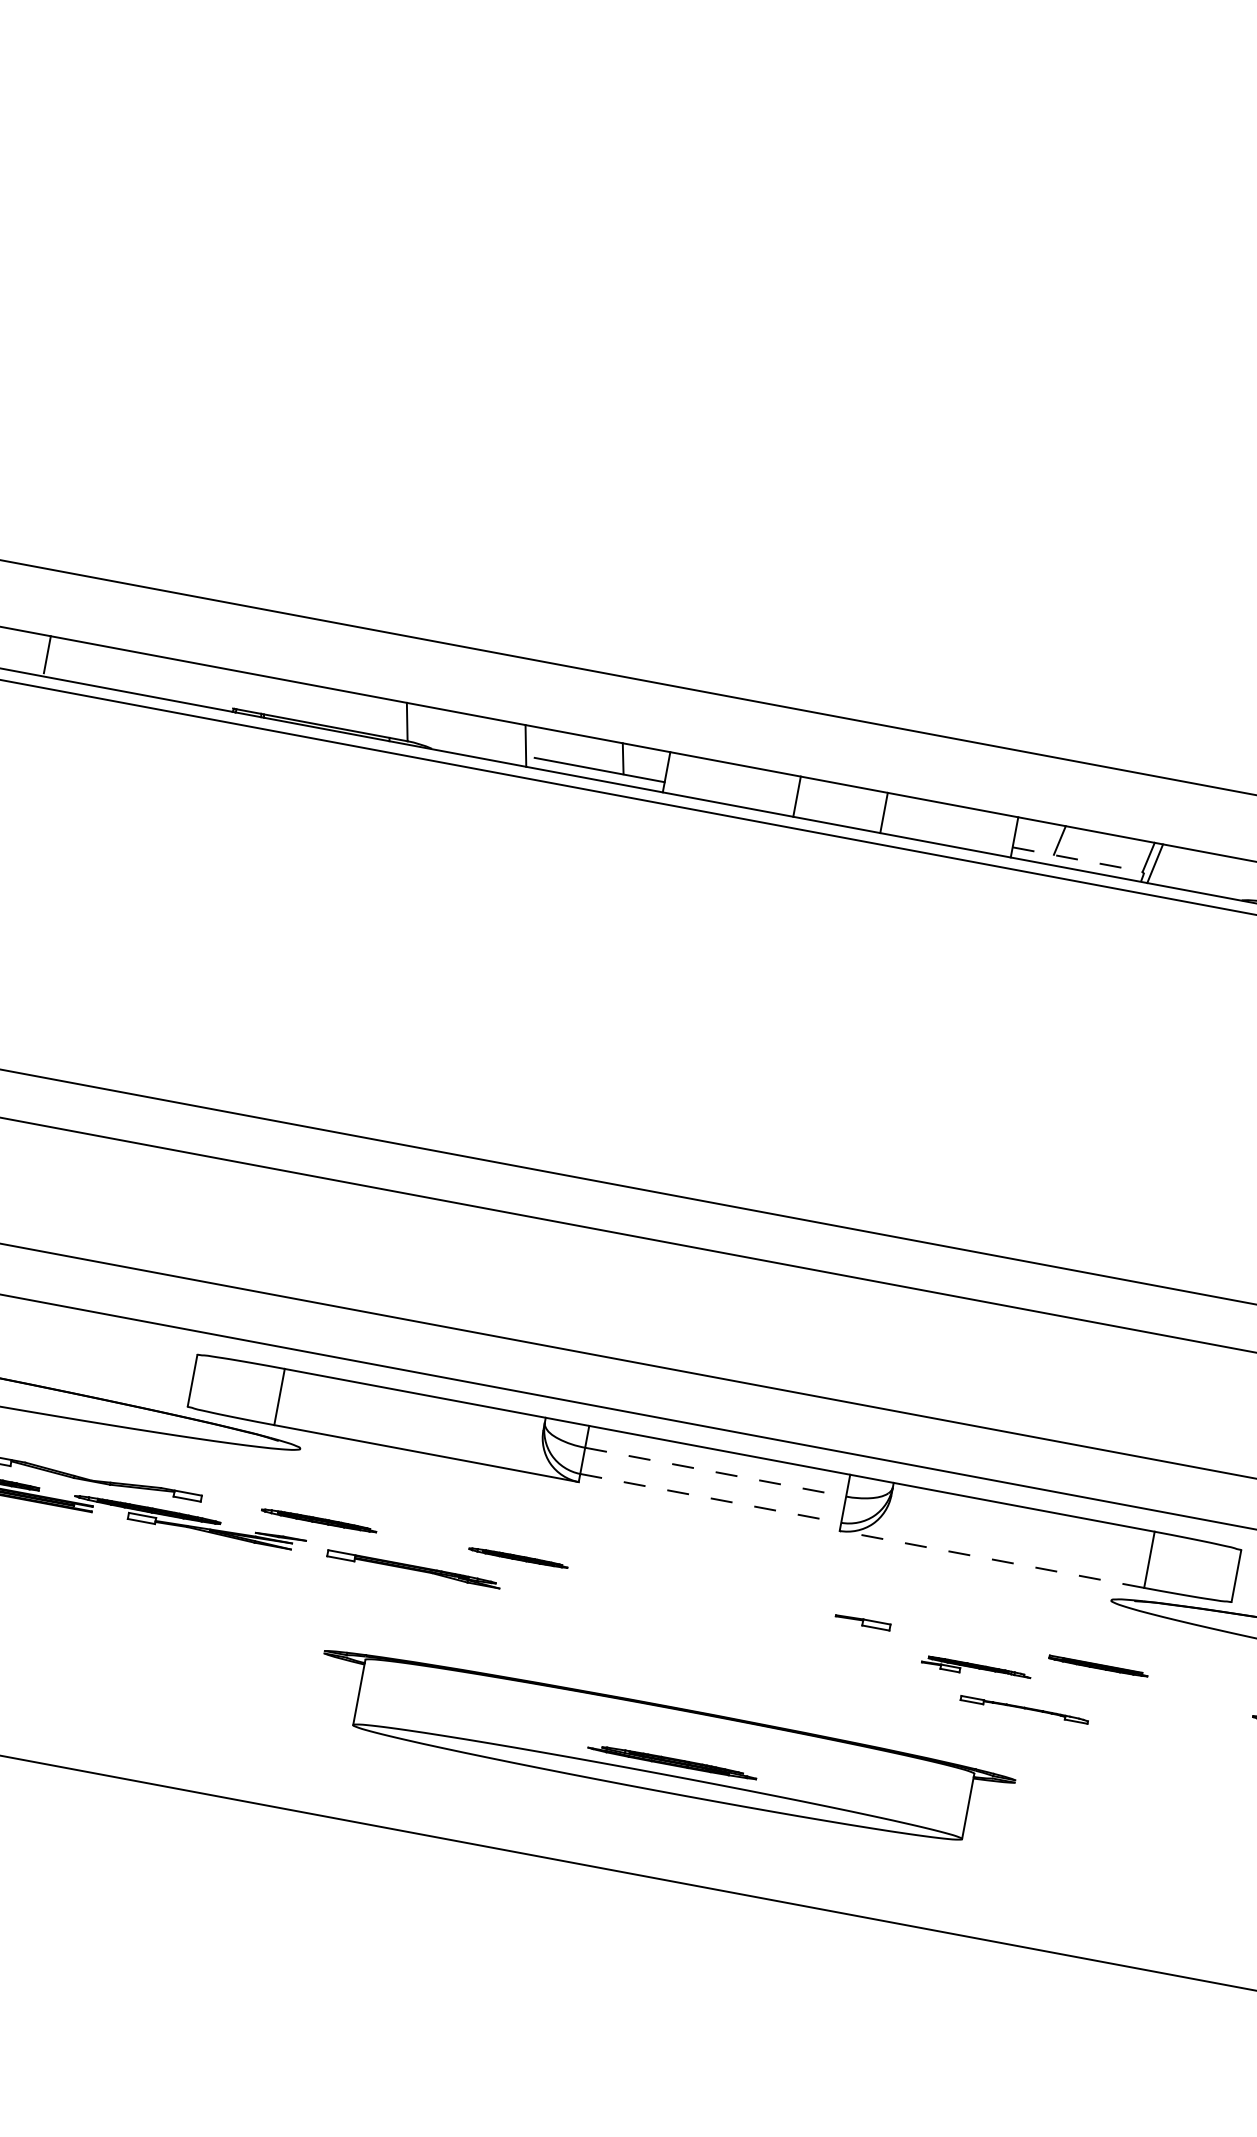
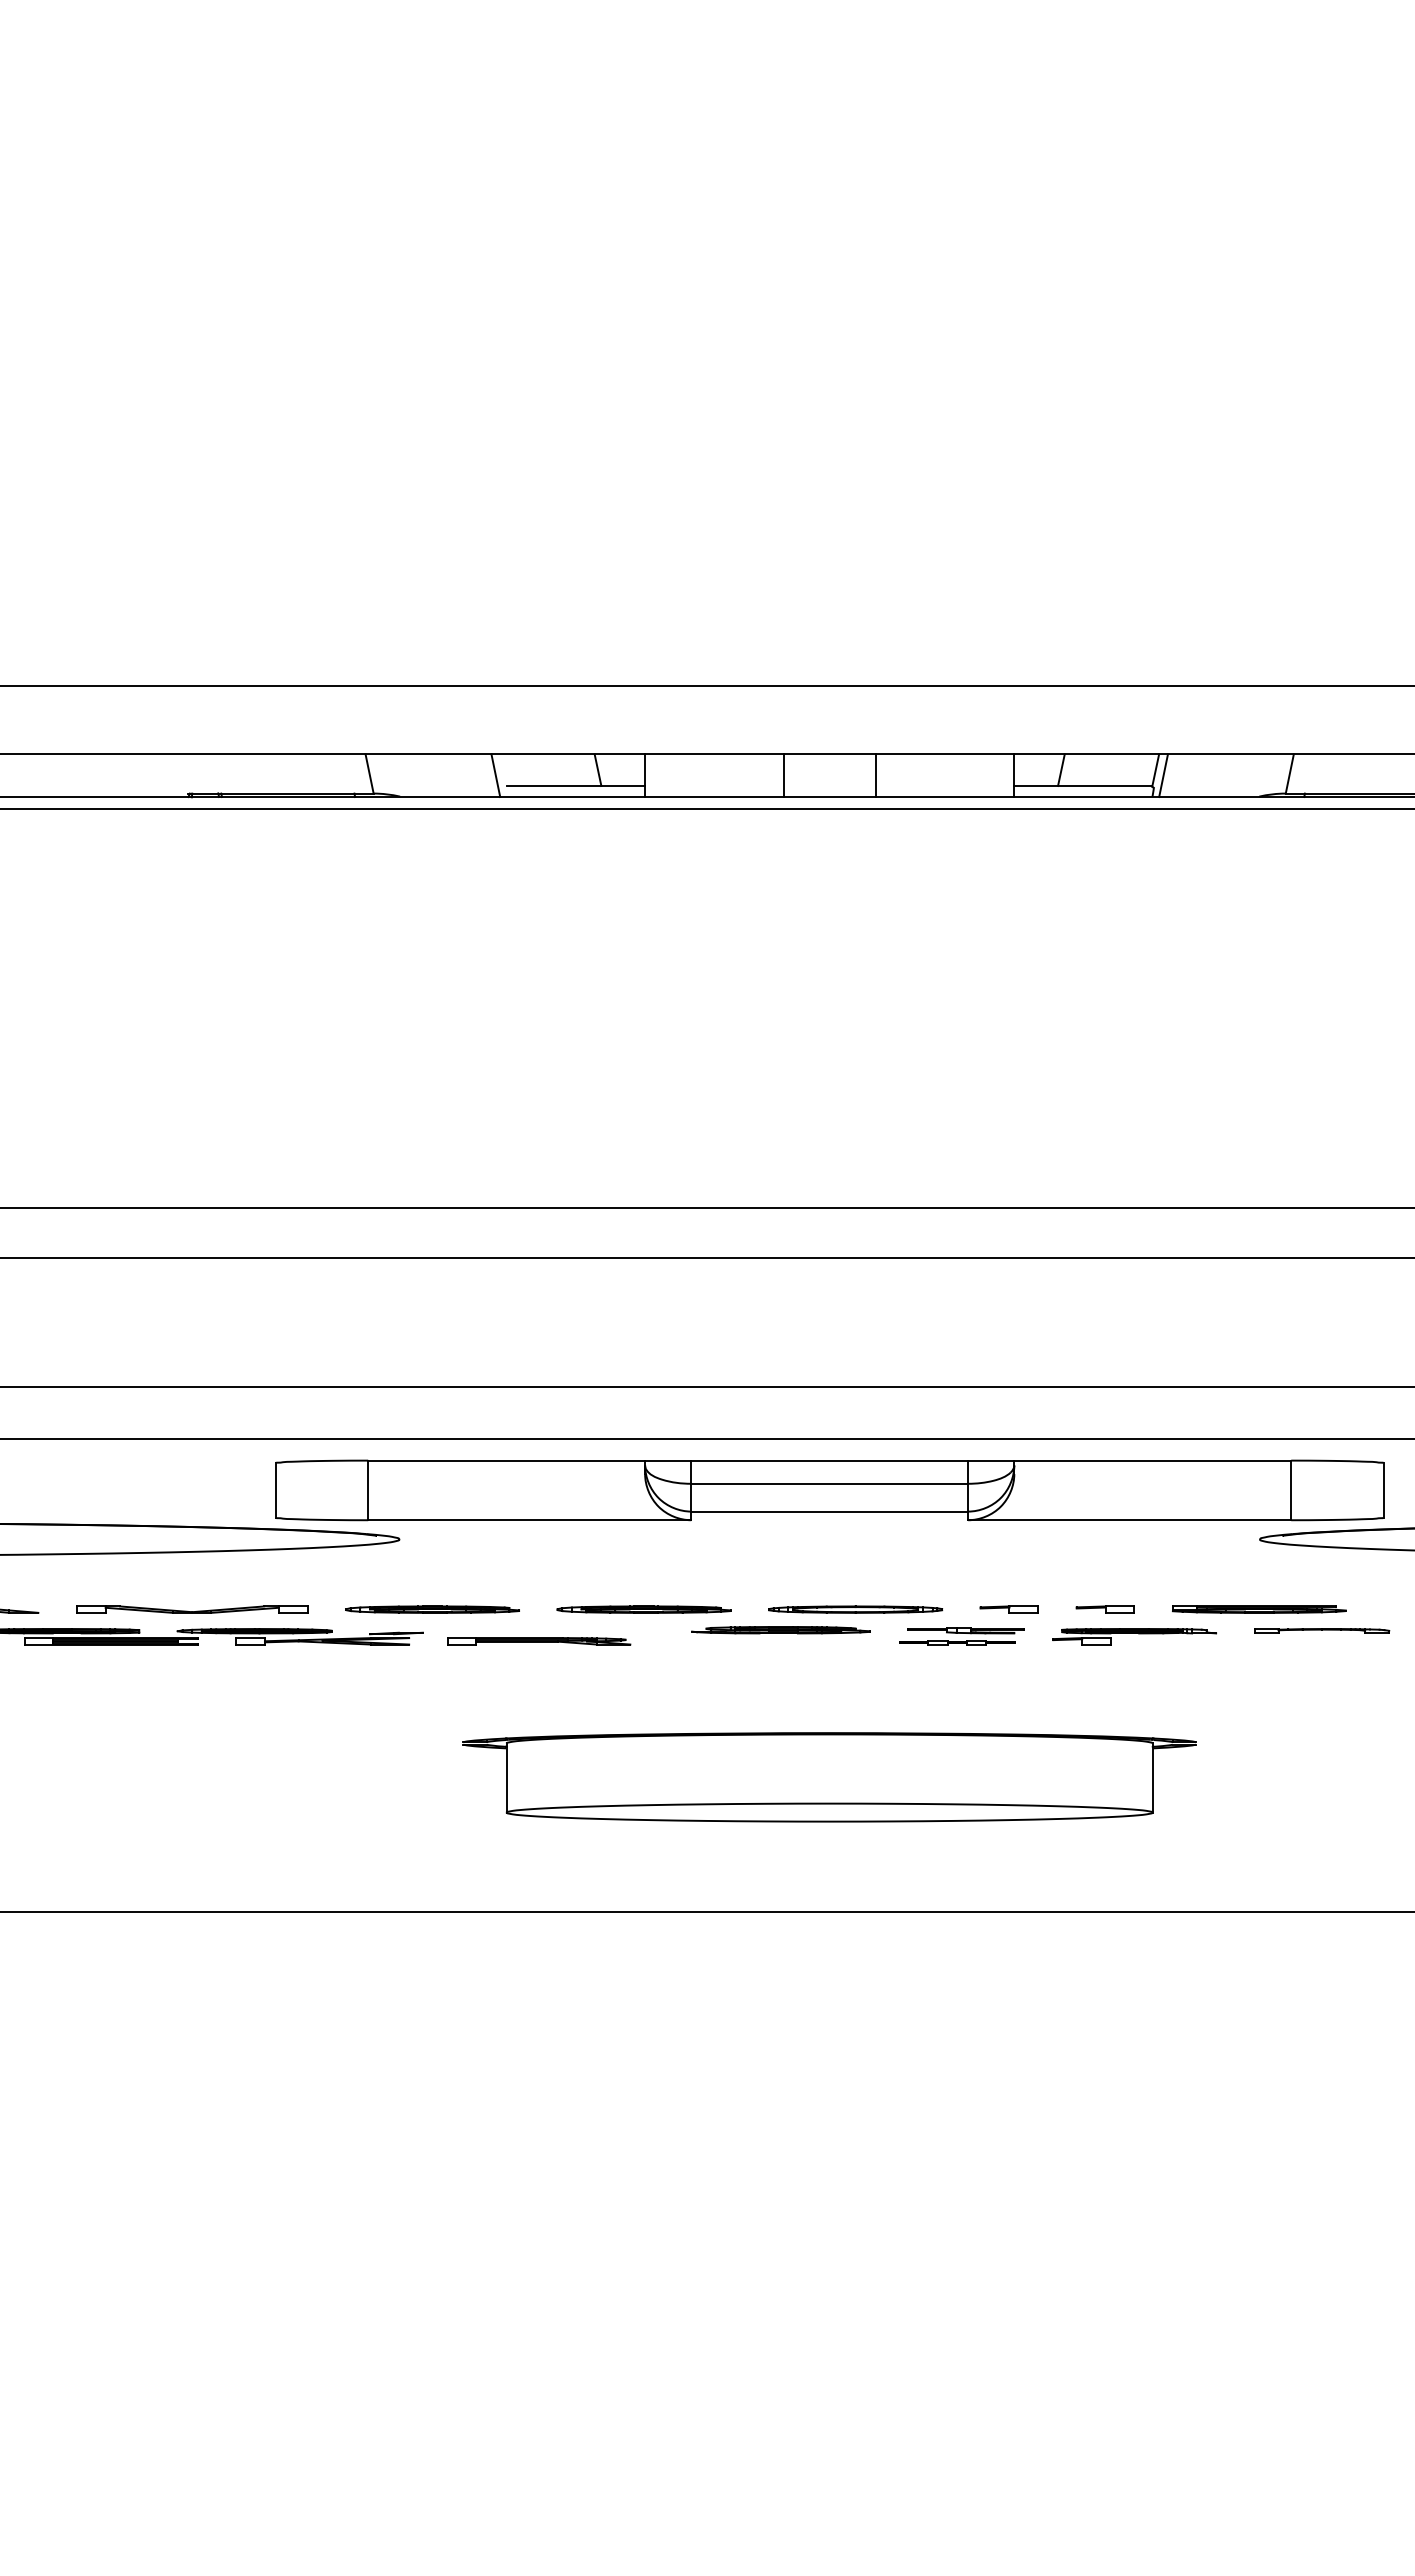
line: (1077, 859) -> (1083, 786), dashed -> solid
line: (716, 1472) -> (830, 1483), dashed -> solid
line: (711, 1498) -> (830, 1511), dashed -> solid
part: (319, 1520) -> (432, 1609), size x1.43
part: (517, 1557) -> (643, 1609), size x1.67
line: (991, 1559) -> (1129, 1520), dashed -> solid
part: (717, 1595) -> (855, 1609), added
part: (812, 1639) -> (961, 1636), added
part: (952, 1639) -> (1104, 1609), added
part: (1098, 1666) -> (1259, 1609), size x1.67
part: (975, 1669) -> (1134, 1636), size x1.43
part: (1025, 1709) -> (1322, 1630), moved
part: (671, 1762) -> (780, 1630), moved

